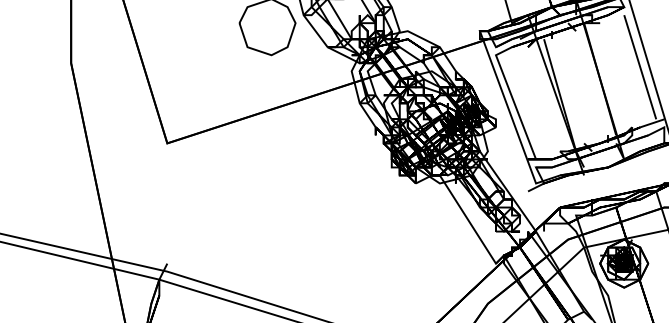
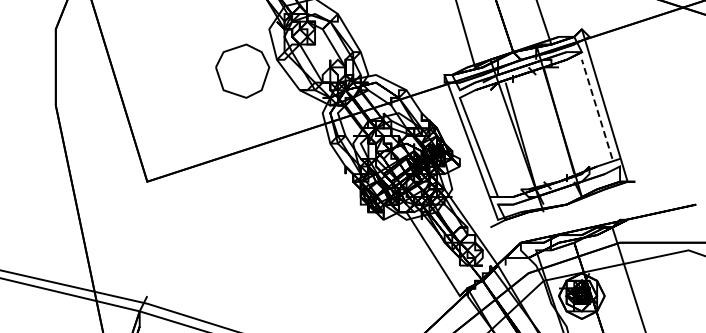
line: (640, 67) -> (597, 109), solid -> dashed

